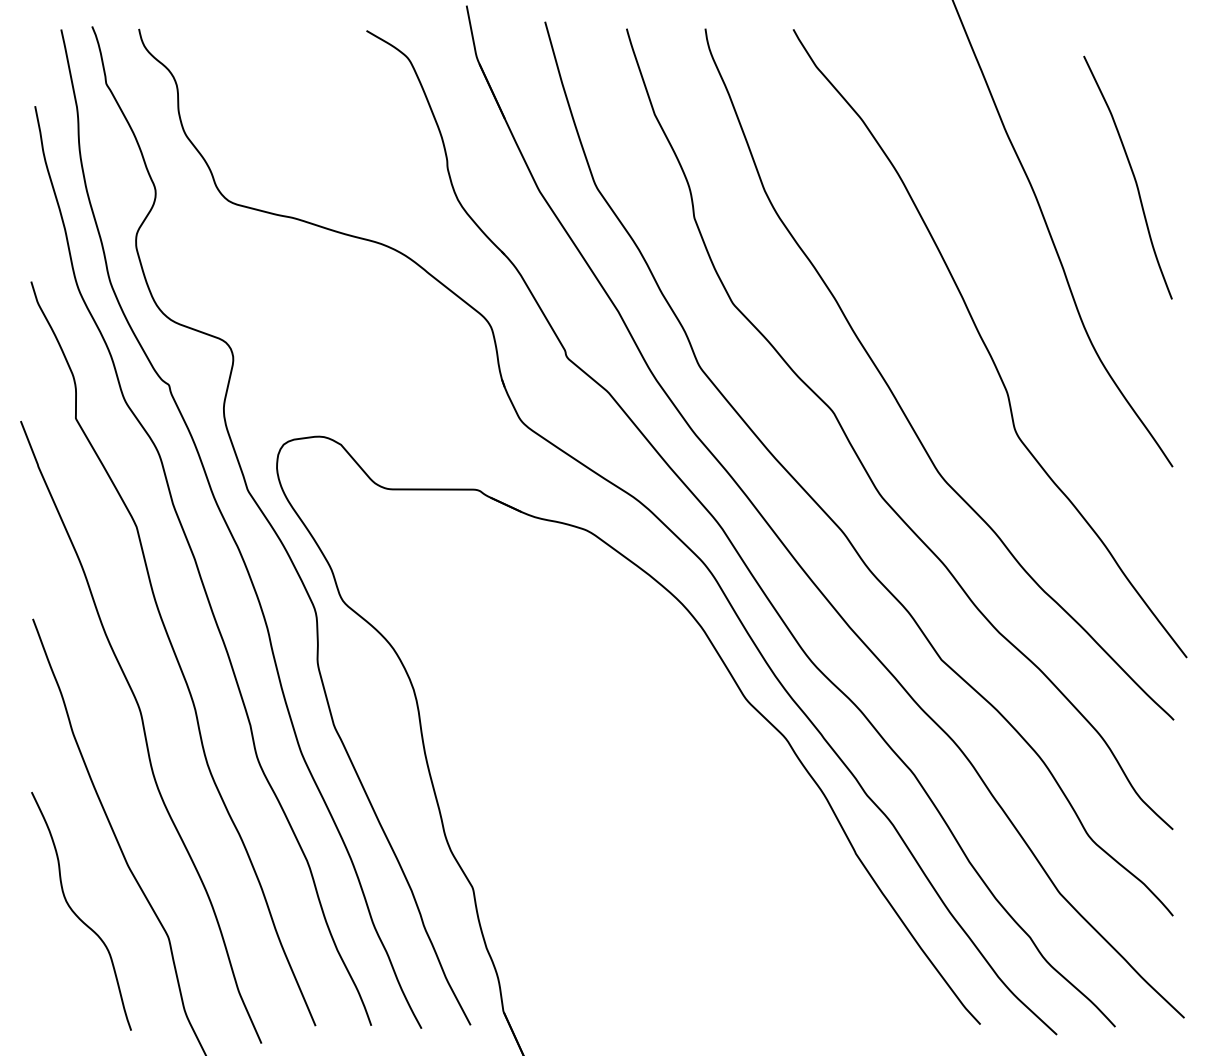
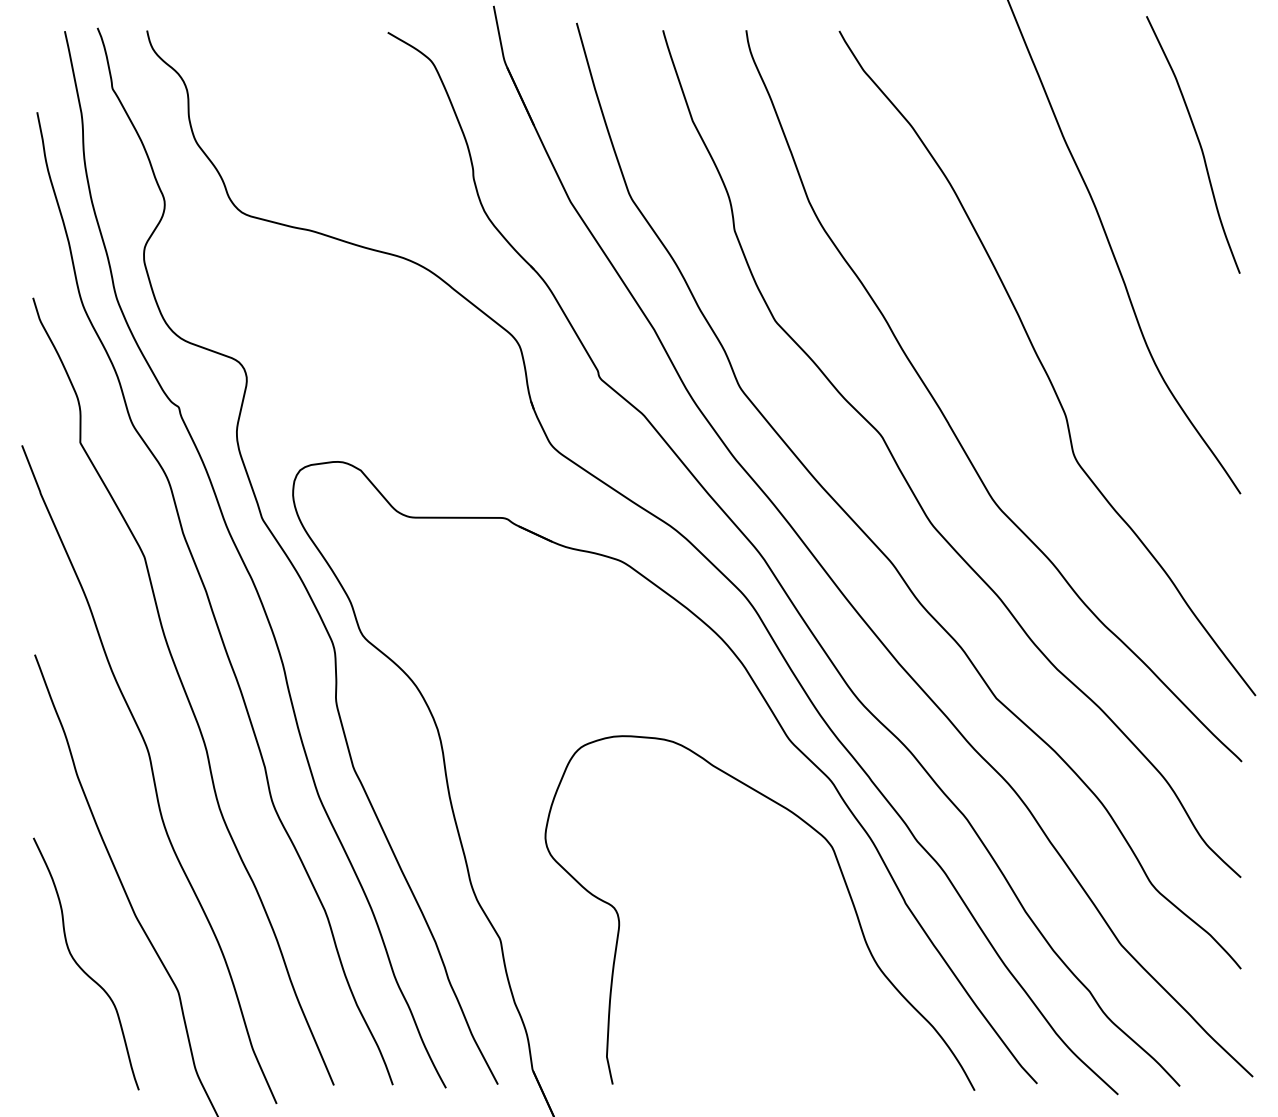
curve: (1132, 176) -> (1198, 143), moved
curve: (798, 835) -> (844, 883), added

